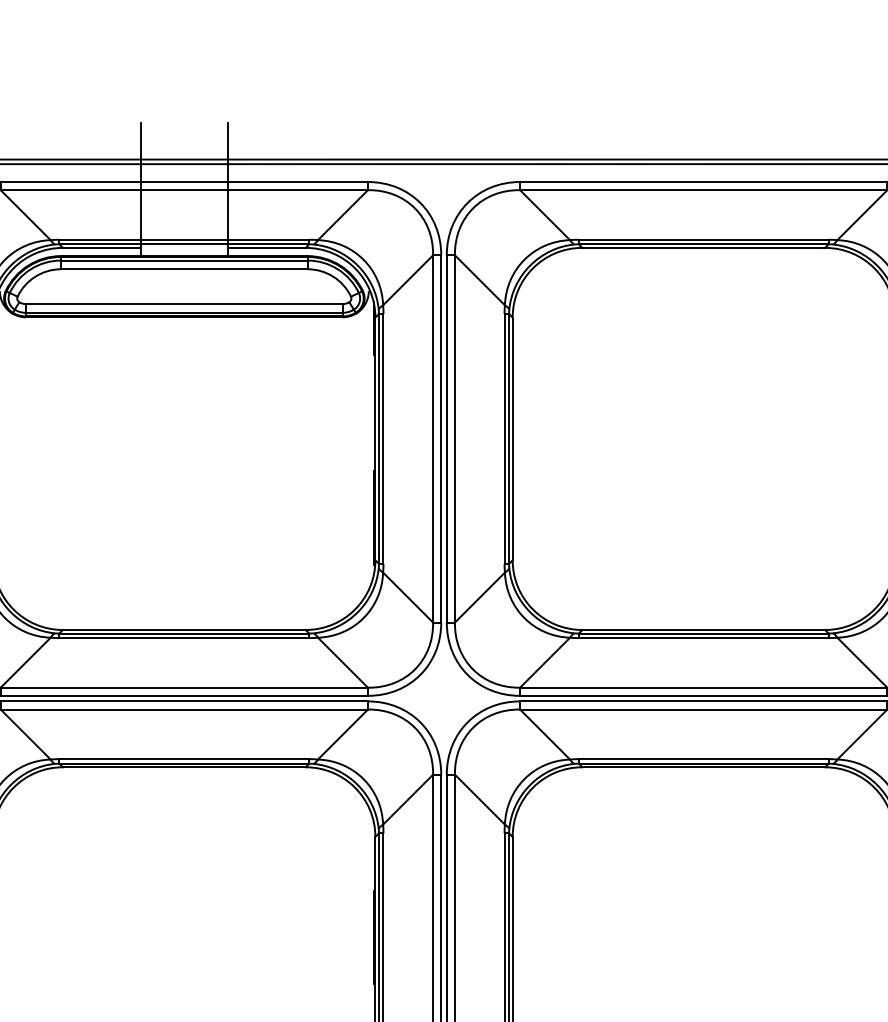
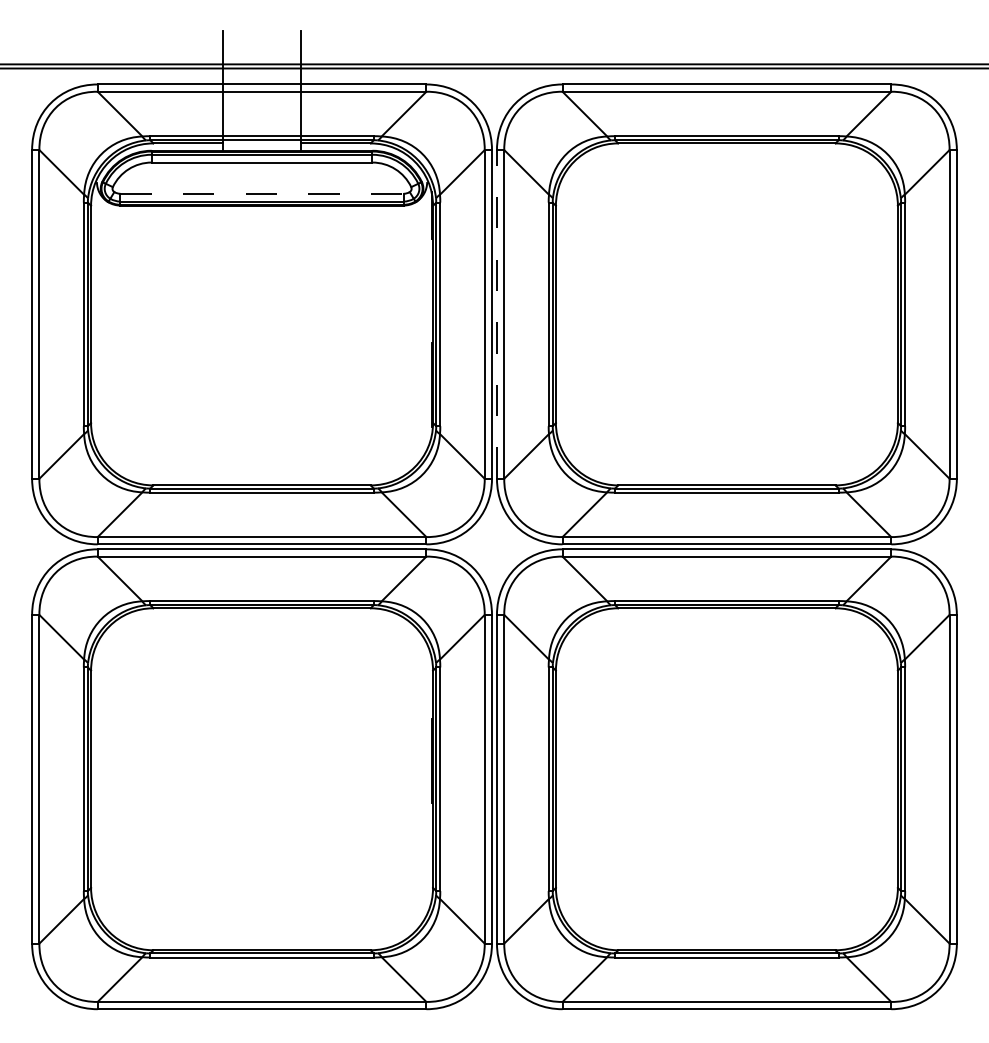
line: (184, 303) -> (262, 193), solid -> dashed
line: (446, 437) -> (496, 313), solid -> dashed

